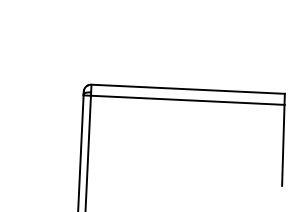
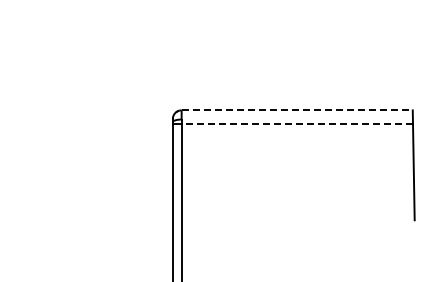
line: (188, 89) -> (297, 110), solid -> dashed
line: (187, 100) -> (297, 123), solid -> dashed

